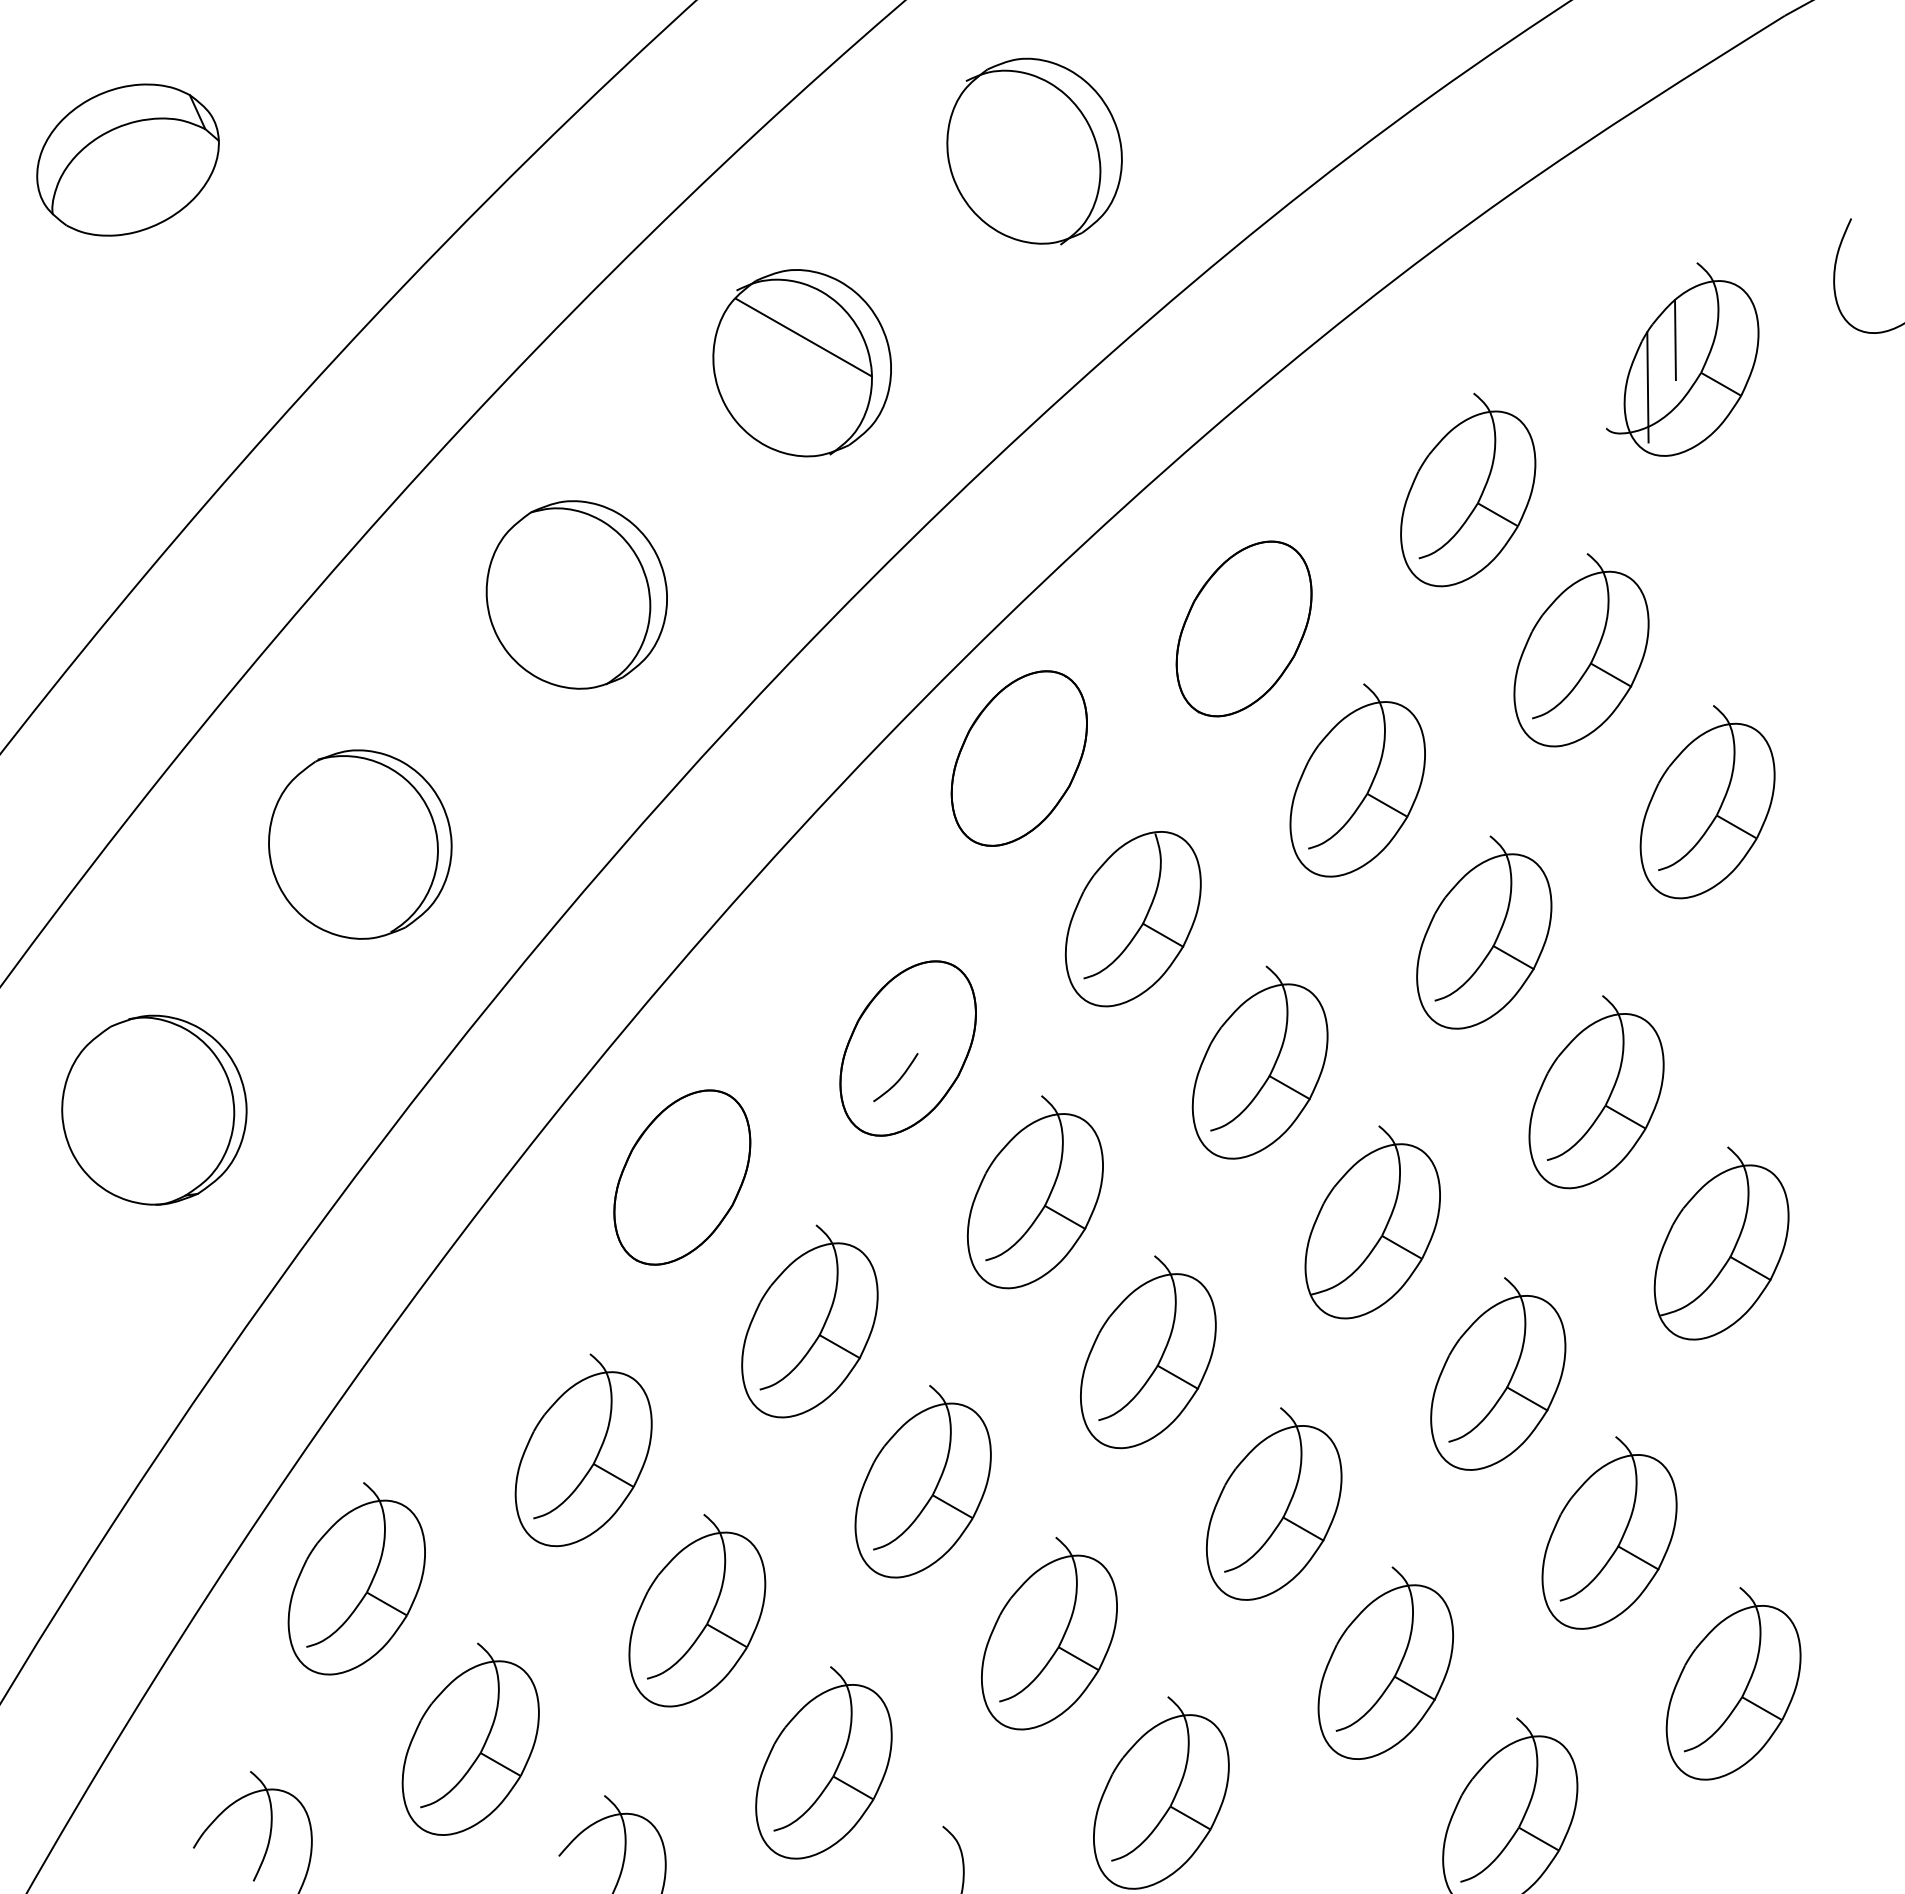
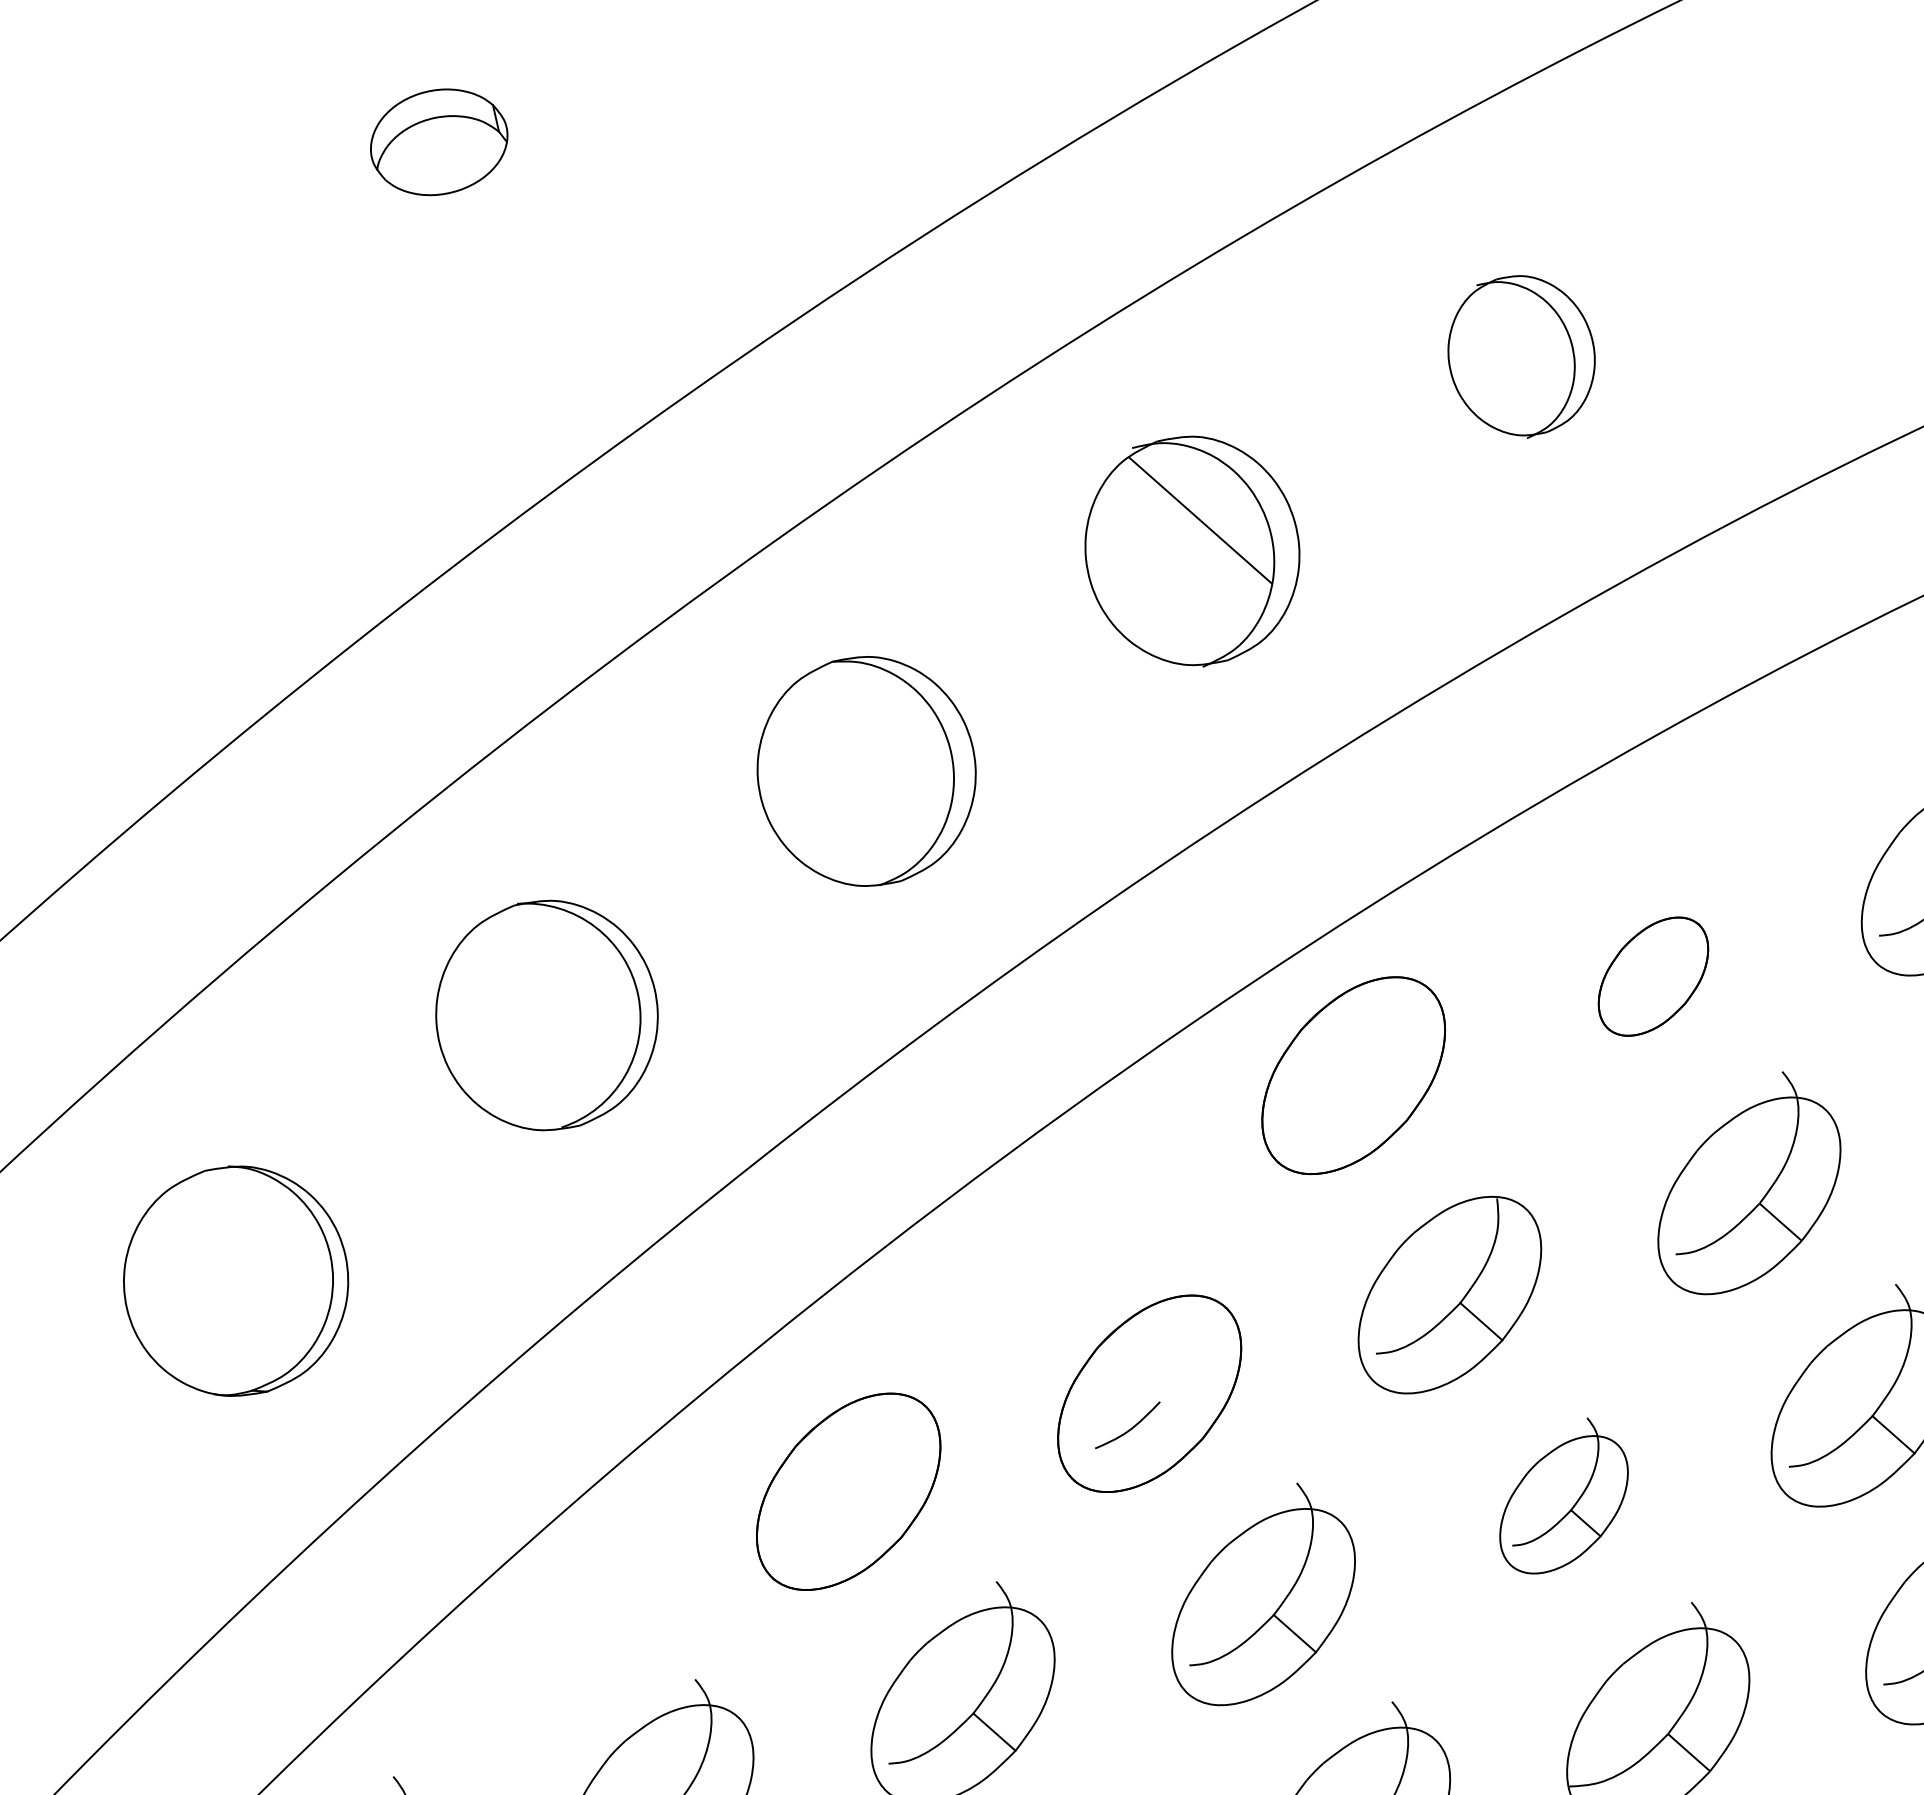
part: (1034, 151) -> (1521, 355), size x0.7
part: (127, 159) -> (438, 141), size x0.6
part: (1243, 628) -> (1652, 975), size x0.6
part: (1259, 1062) -> (1564, 1497), size x0.7

